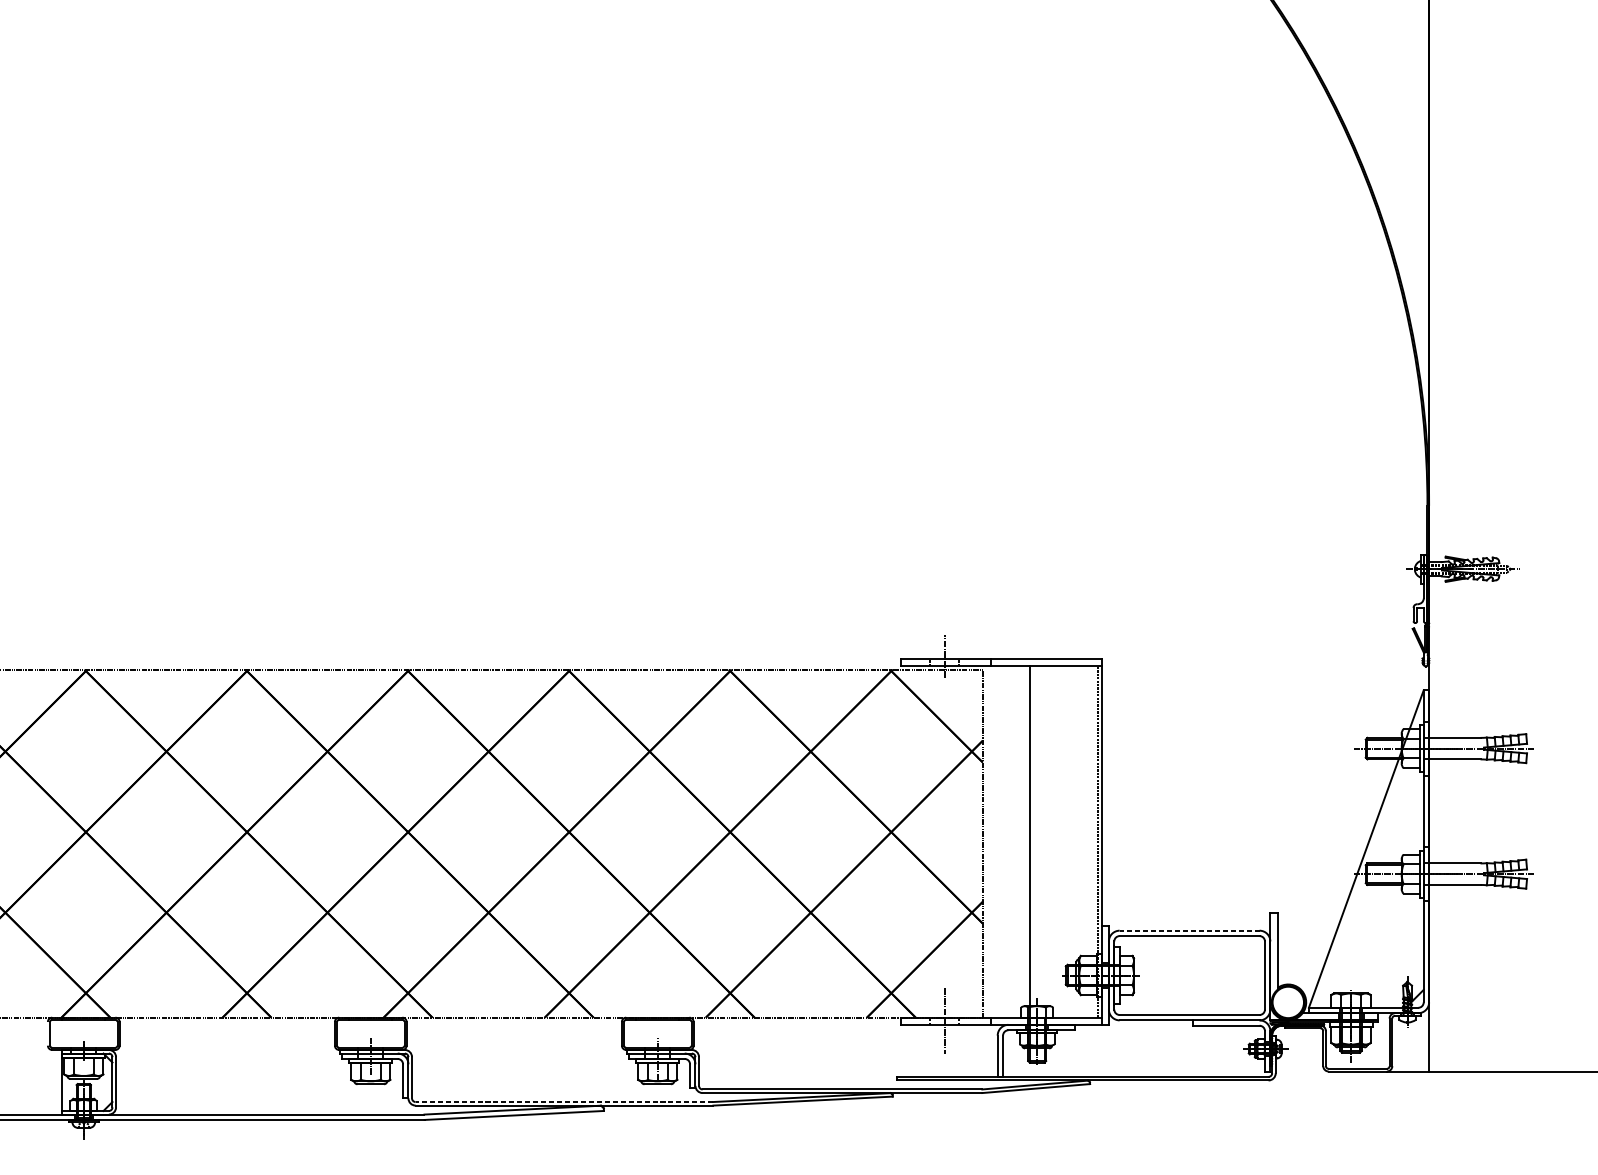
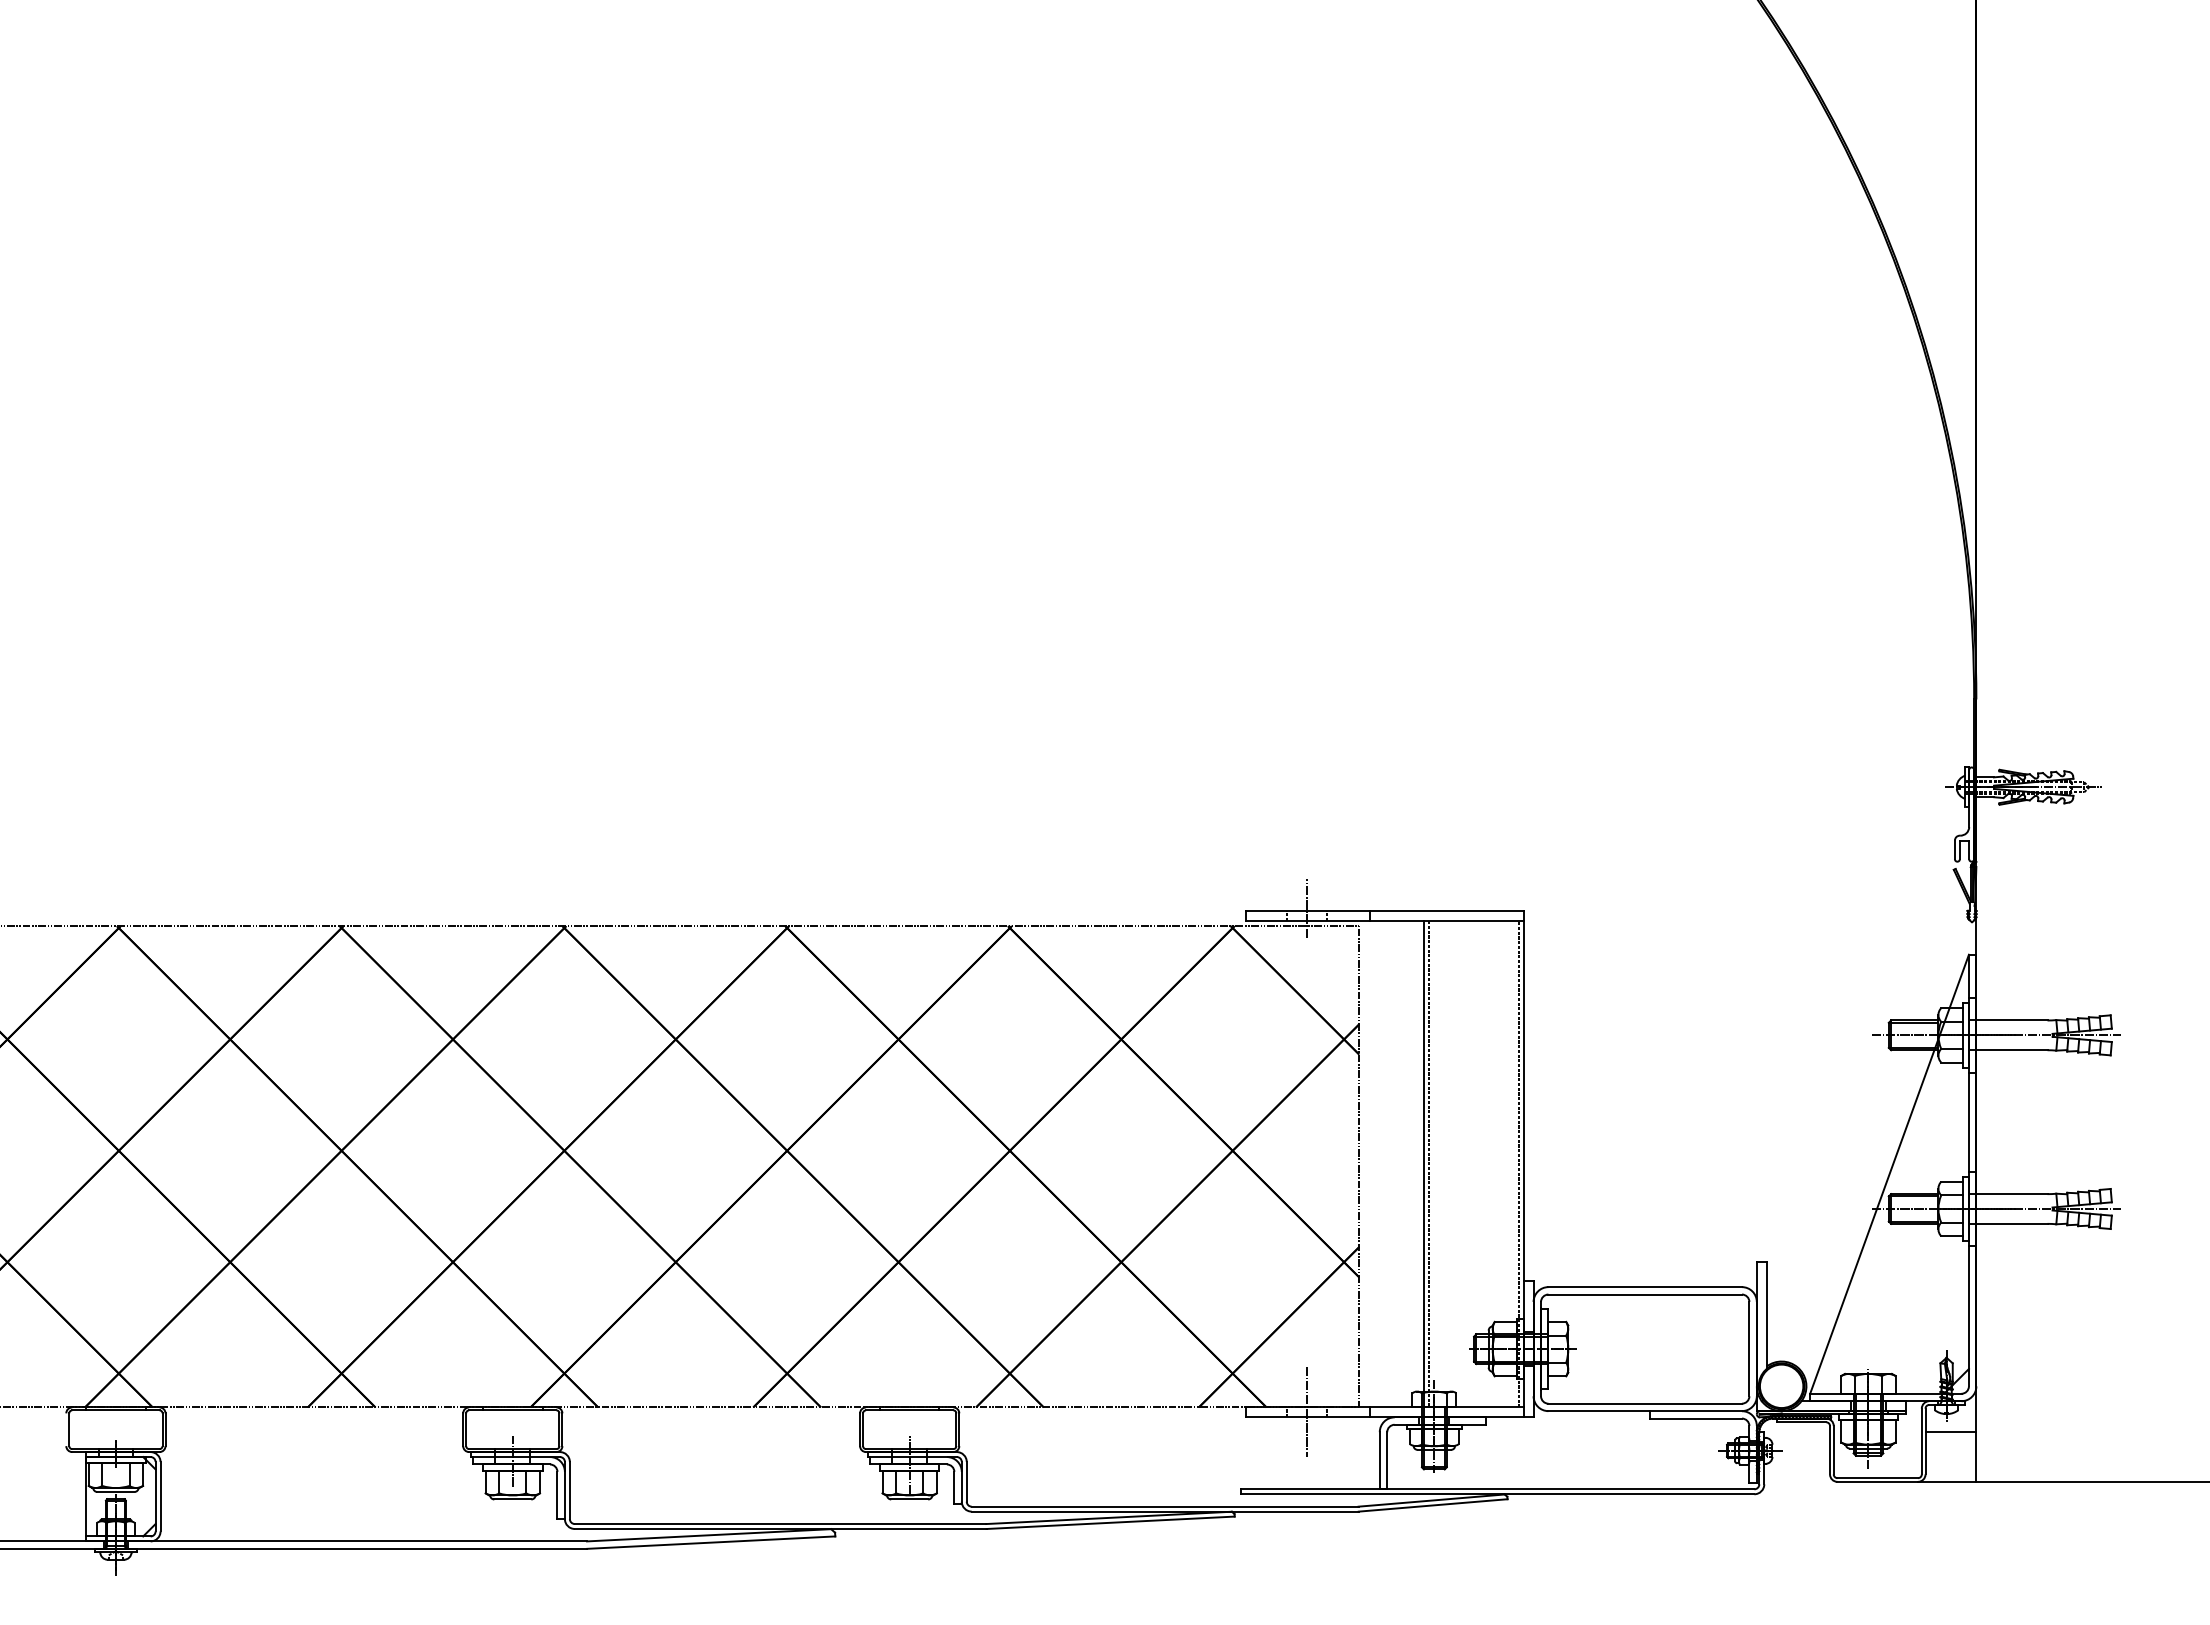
line: (1033, 842) -> (1429, 1164), added
line: (1189, 930) -> (1645, 1287), dashed -> solid
line: (1410, 1035) -> (1950, 1432), added
line: (564, 1102) -> (780, 1524), dashed -> solid

